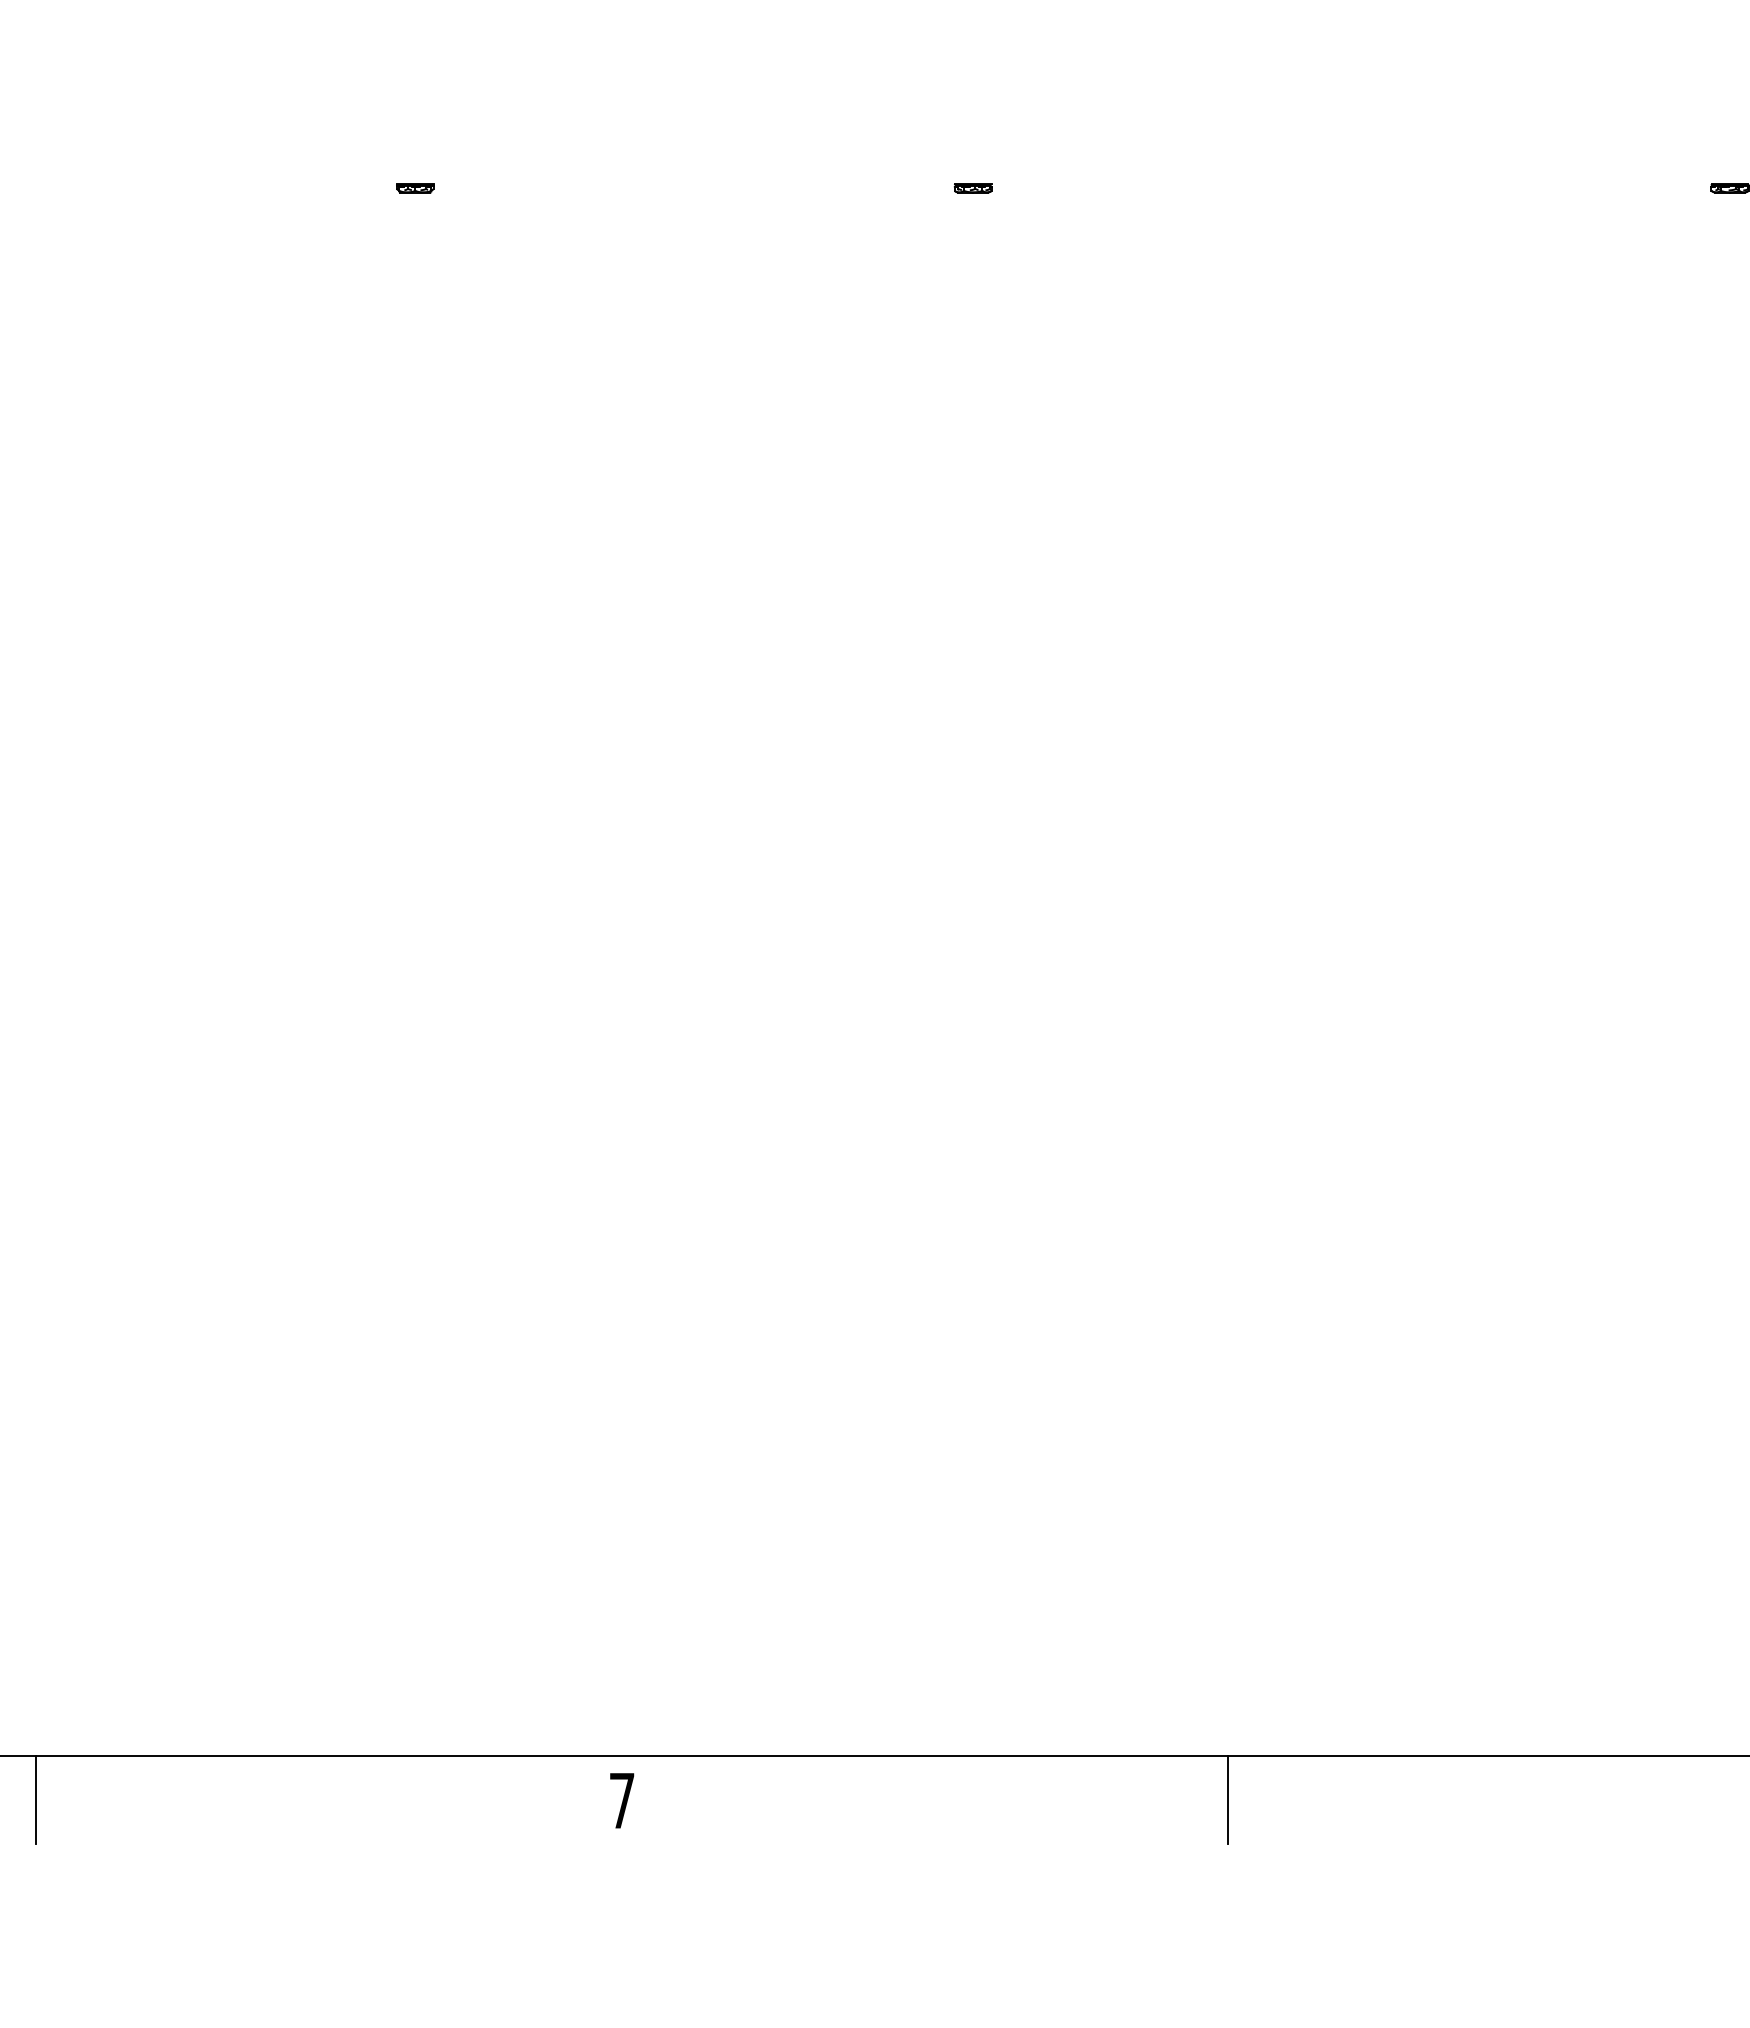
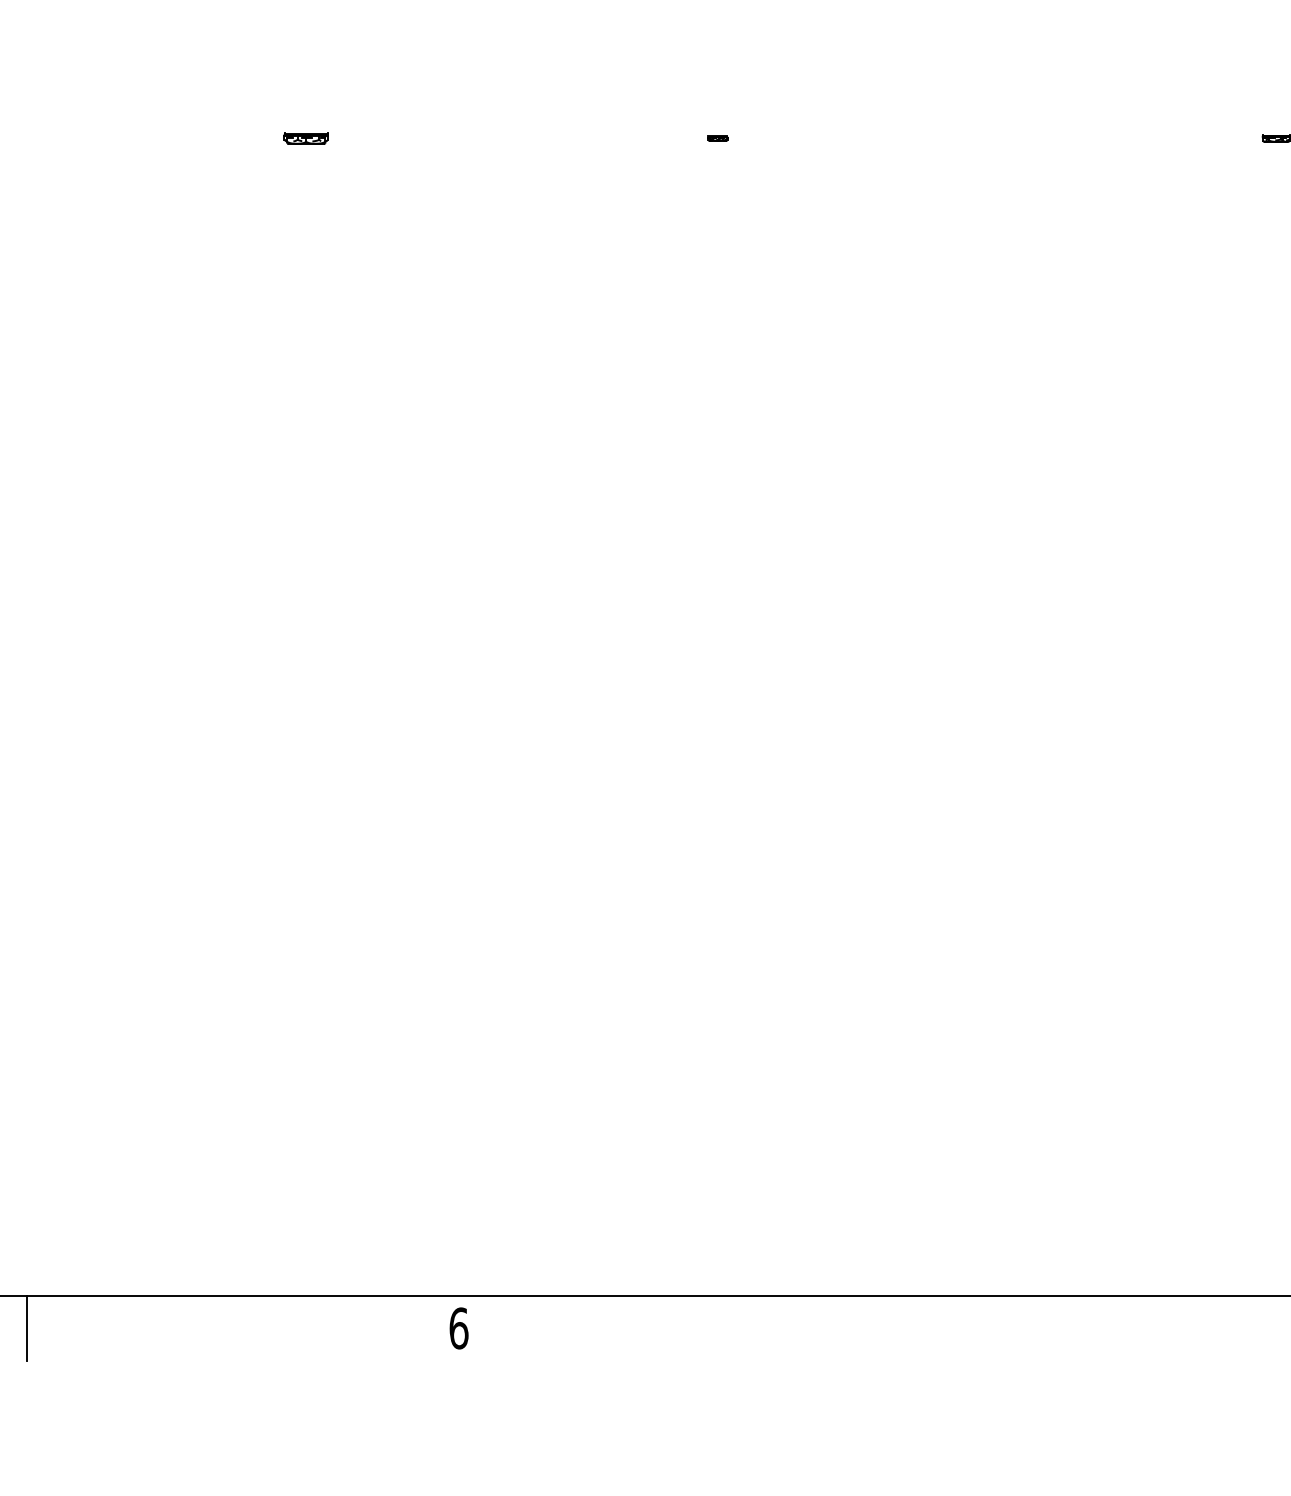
part: (415, 187) -> (306, 138), size x1.6
part: (972, 187) -> (717, 138), size x0.7
line: (1227, 1799) -> (905, 1327), removed
text: (621, 1800) -> (458, 1328), 7 -> 6

